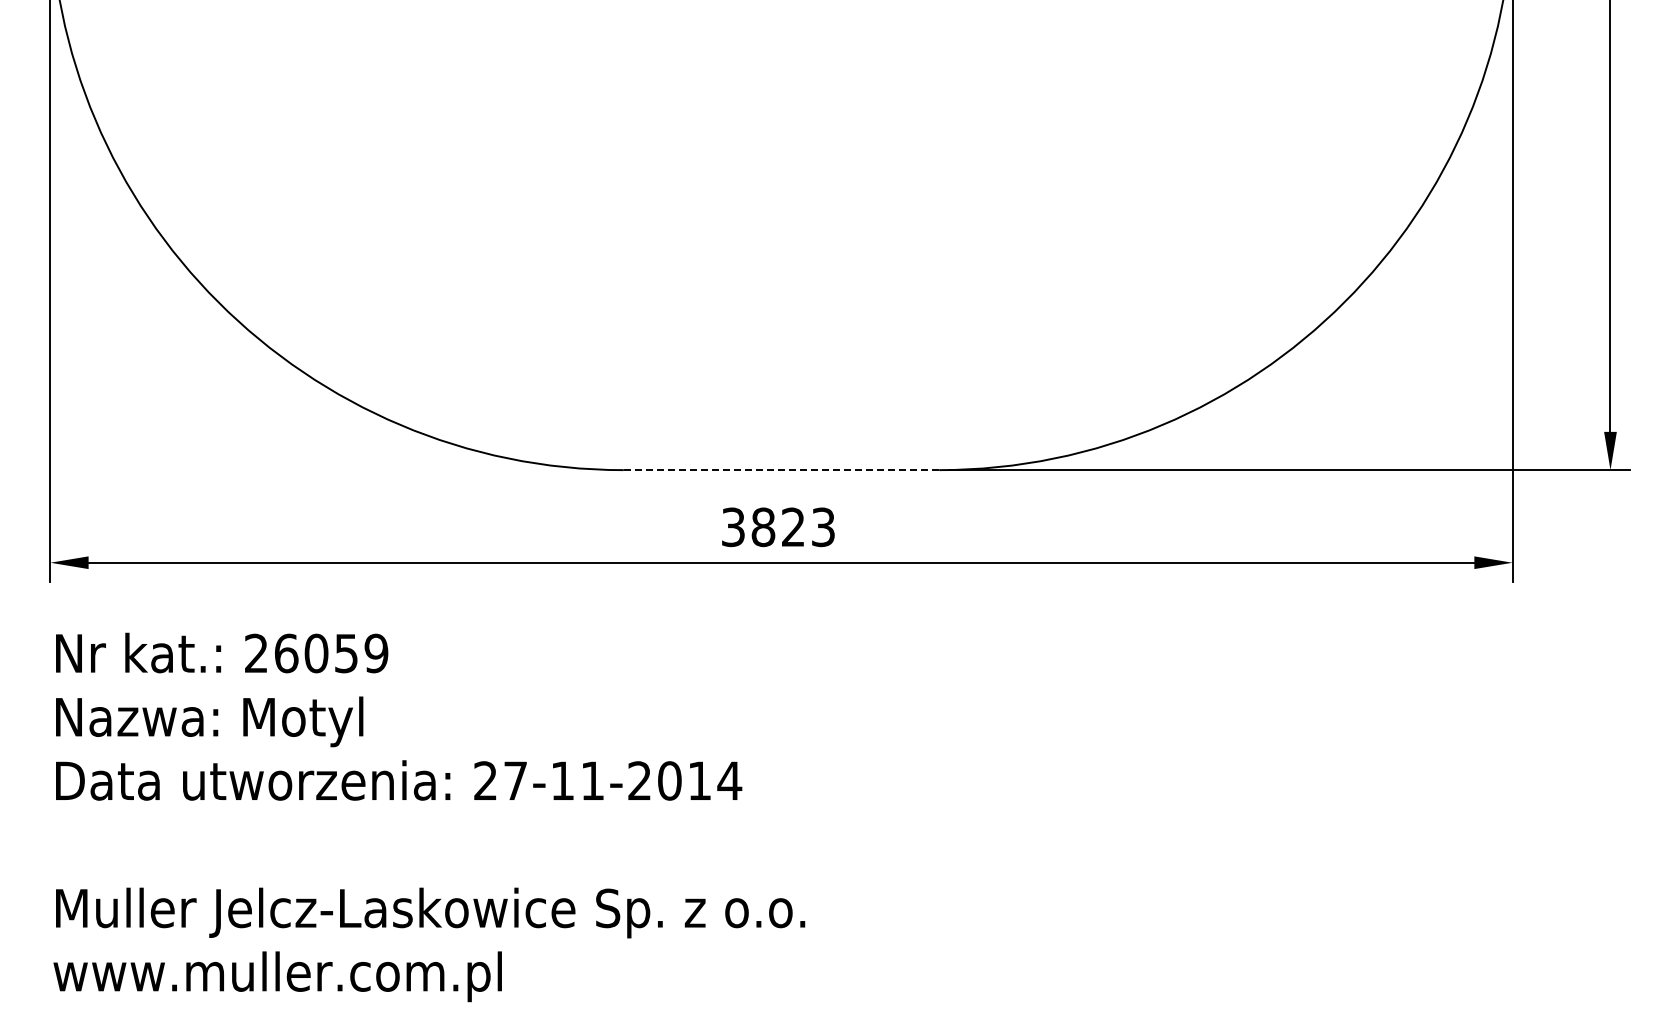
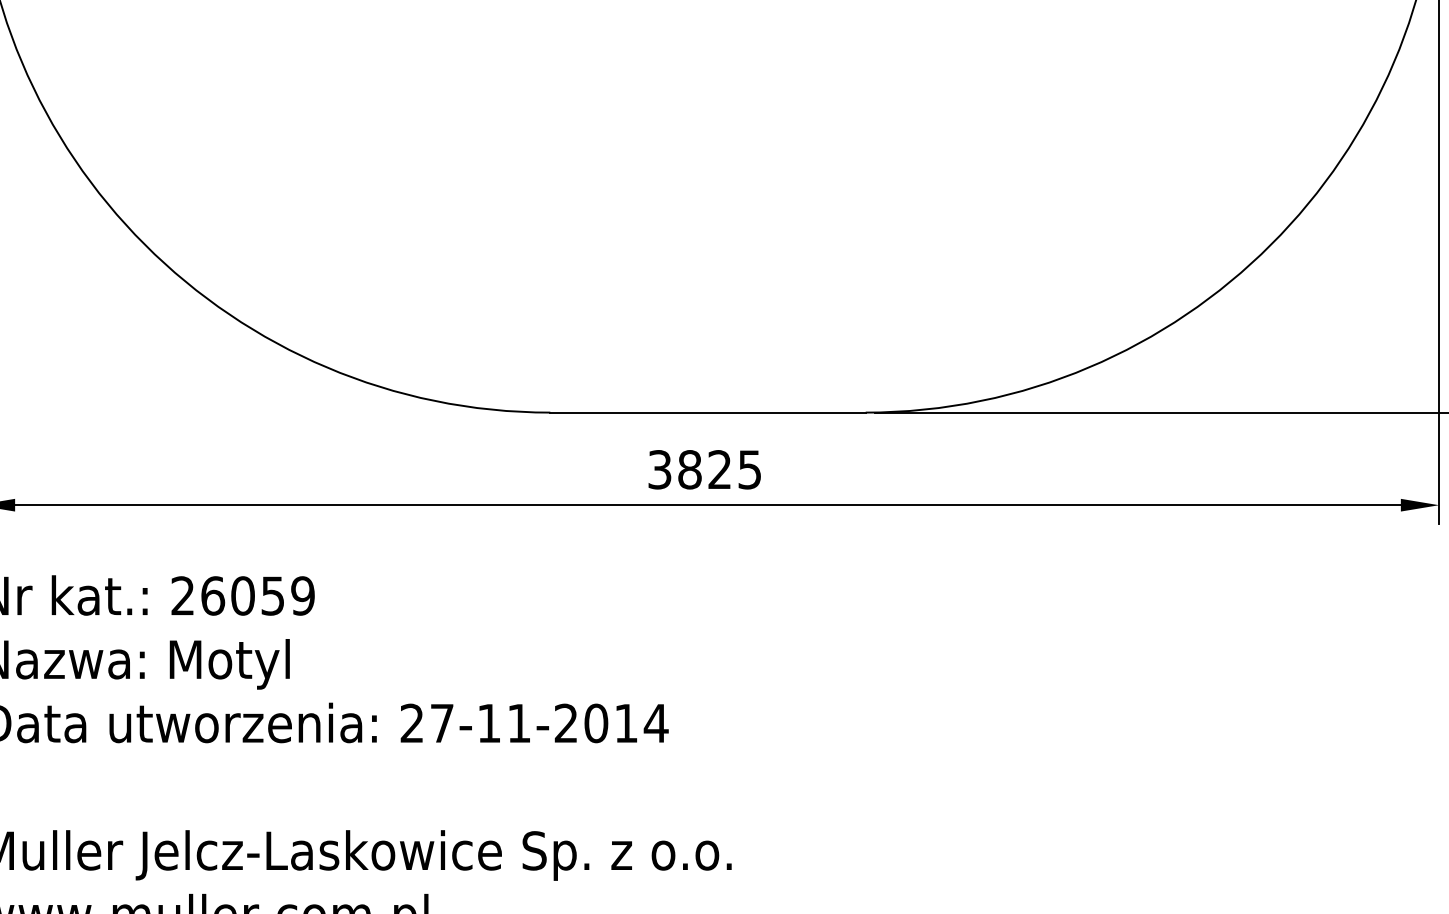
line: (781, 470) -> (708, 412), dashed -> solid
text: (823, 526) -> (750, 468), 3823 -> 3825

